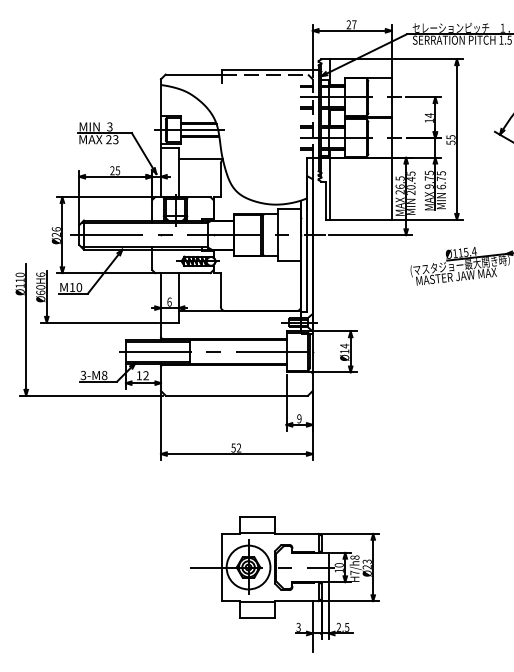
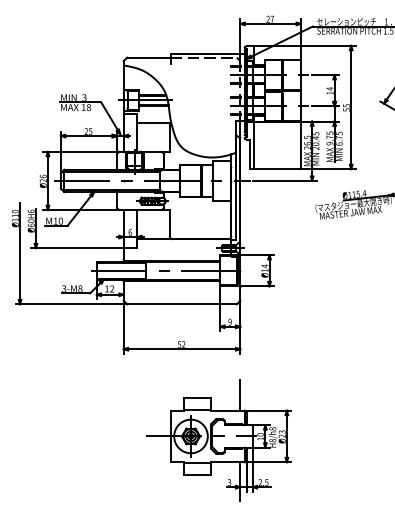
text: (112, 139) -> (86, 107), 23 -> 18
line: (312, 513) -> (240, 394), added
text: (354, 572) -> (272, 440), H7/h8 -> H8/h8

